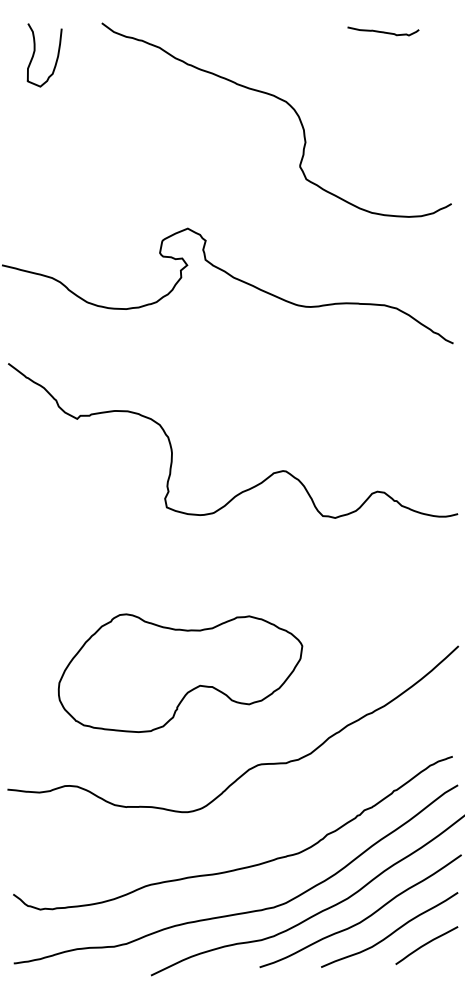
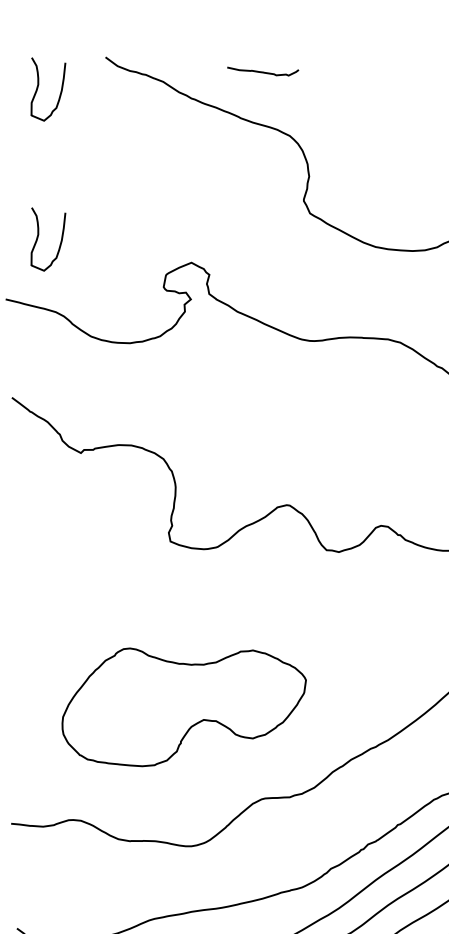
curve: (383, 31) -> (263, 71), moved
curve: (35, 201) -> (39, 235), added

